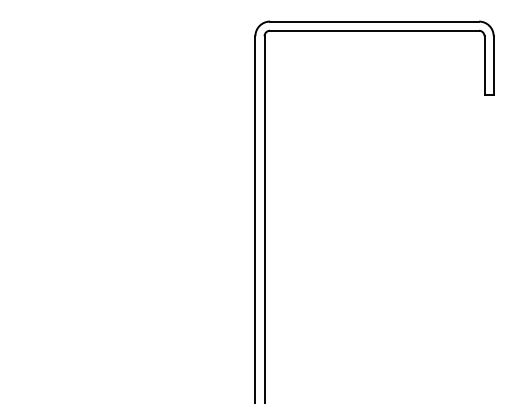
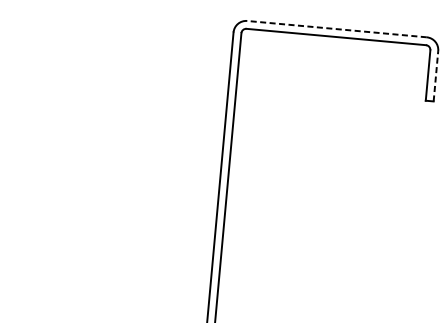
line: (374, 21) -> (337, 29), solid -> dashed
line: (493, 65) -> (435, 76), solid -> dashed

